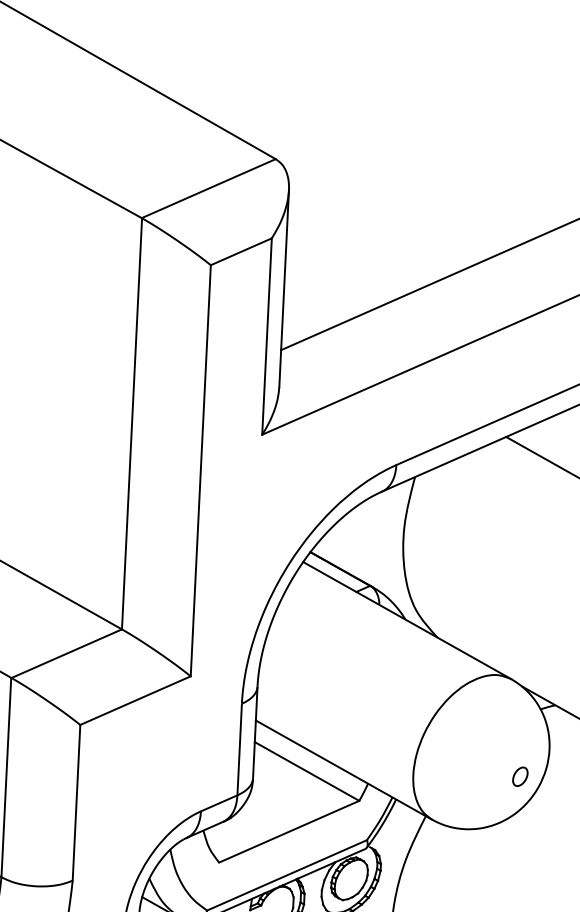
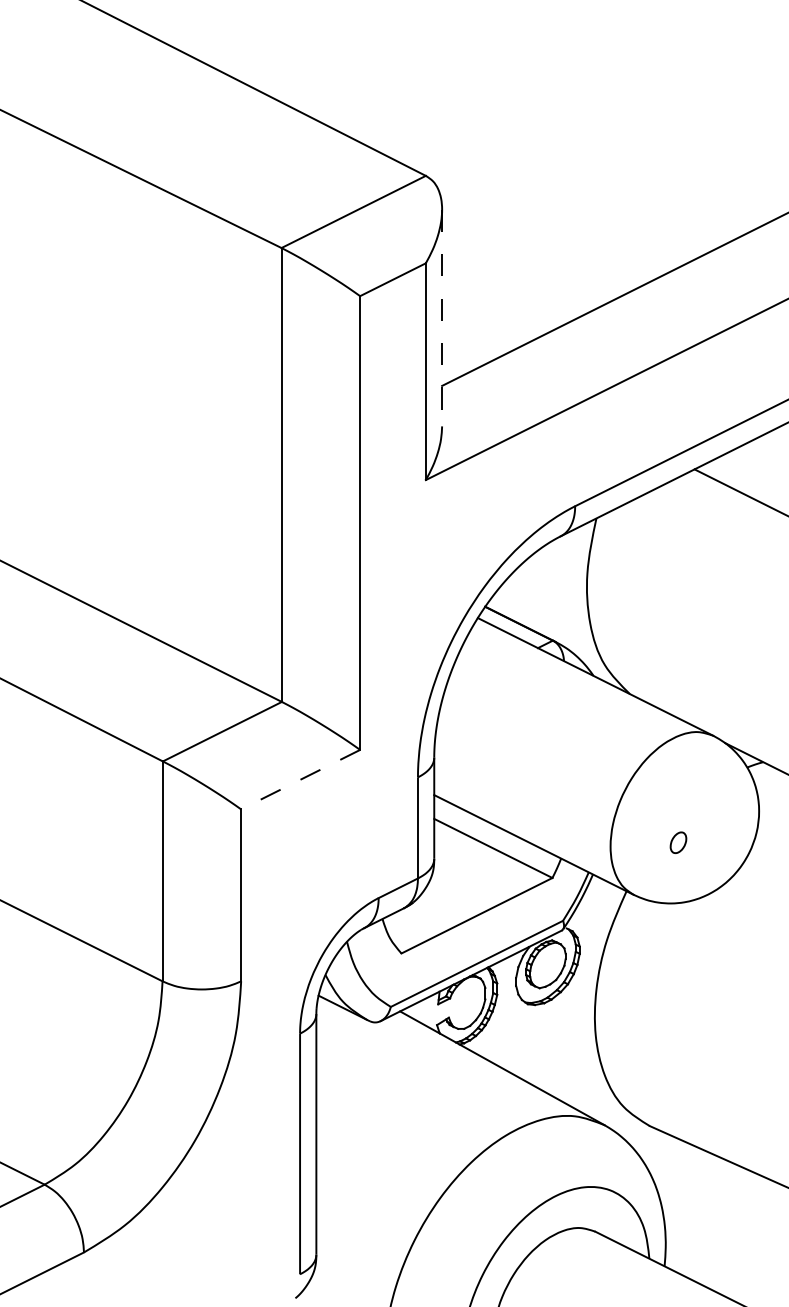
line: (284, 289) -> (442, 318), solid -> dashed
line: (135, 700) -> (300, 779), solid -> dashed
part: (520, 776) -> (678, 842), moved

